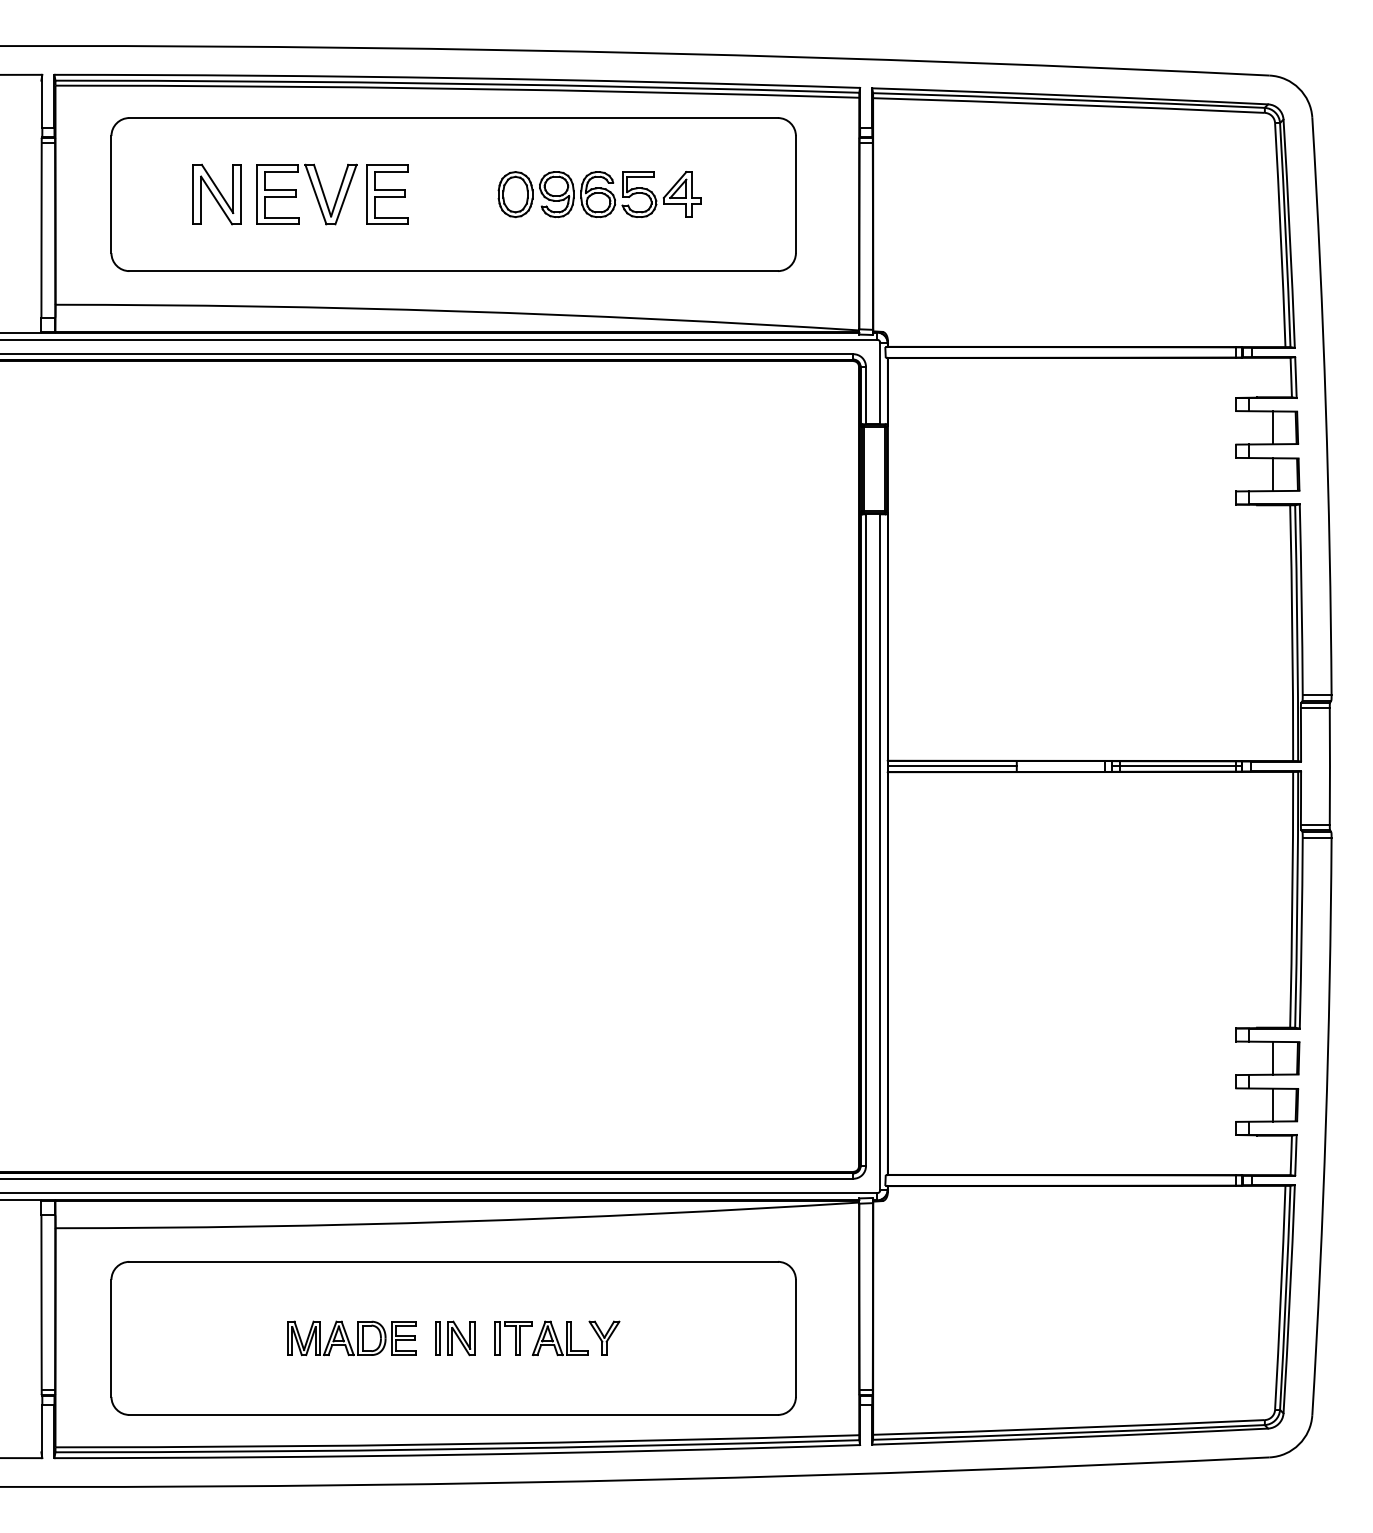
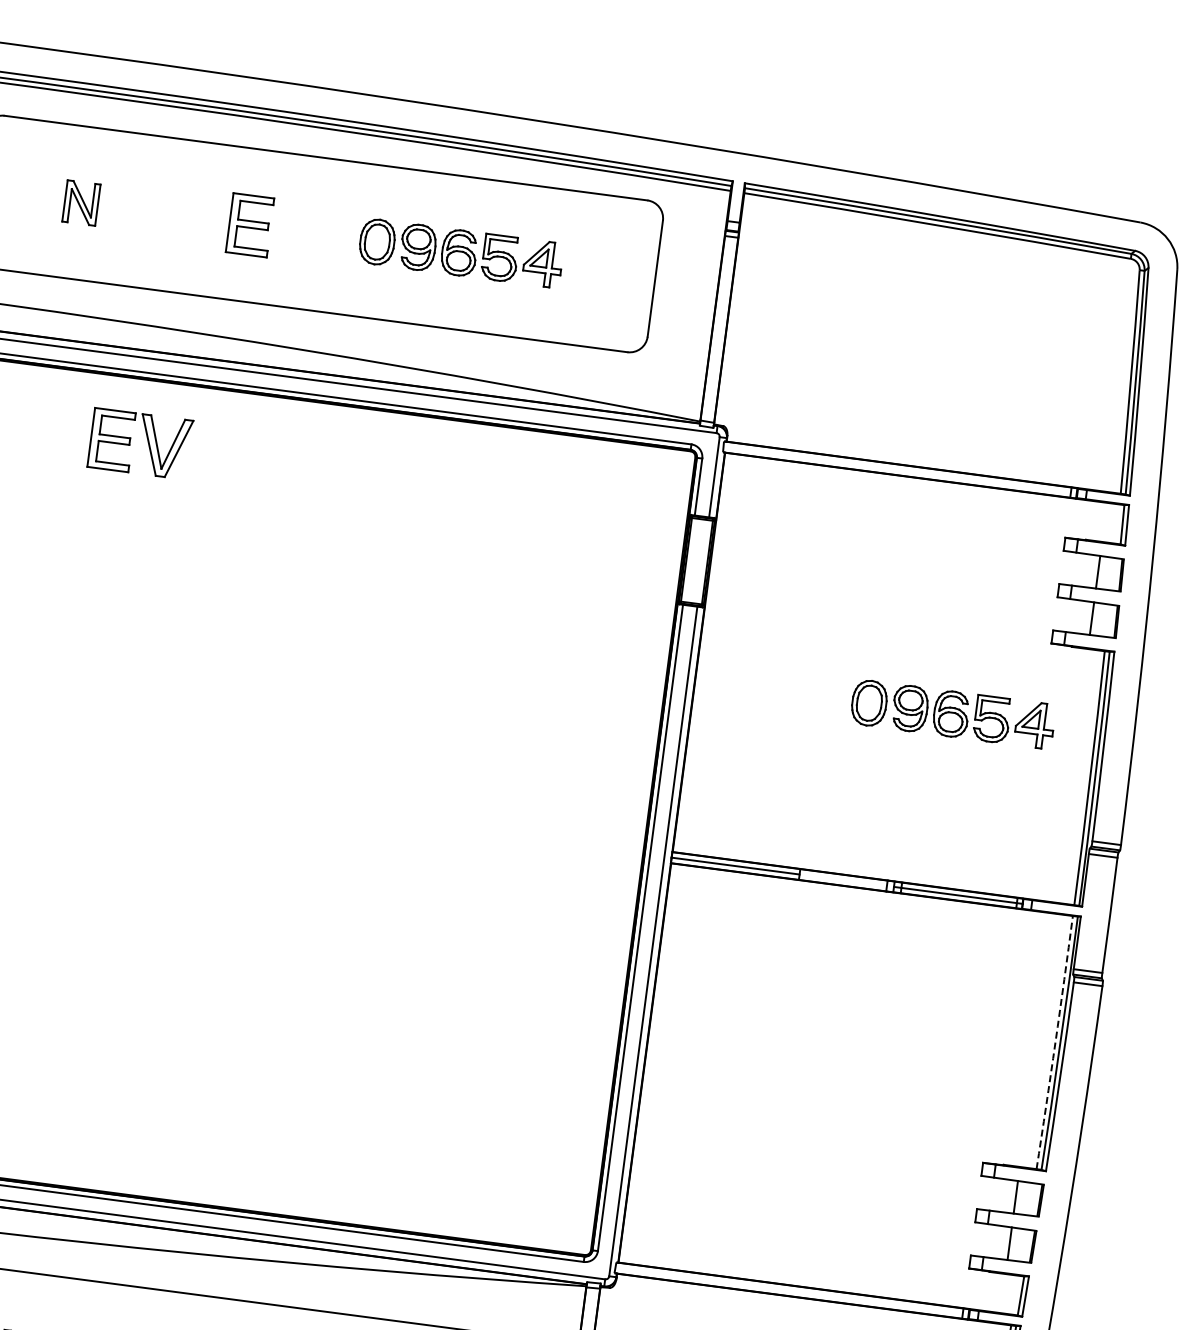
part: (313, 191) -> (147, 441), moved
part: (216, 194) -> (80, 202), size x0.7
part: (1147, 587) -> (952, 714), added
arc: (1292, 899) -> (1055, 1042), solid -> dashed

